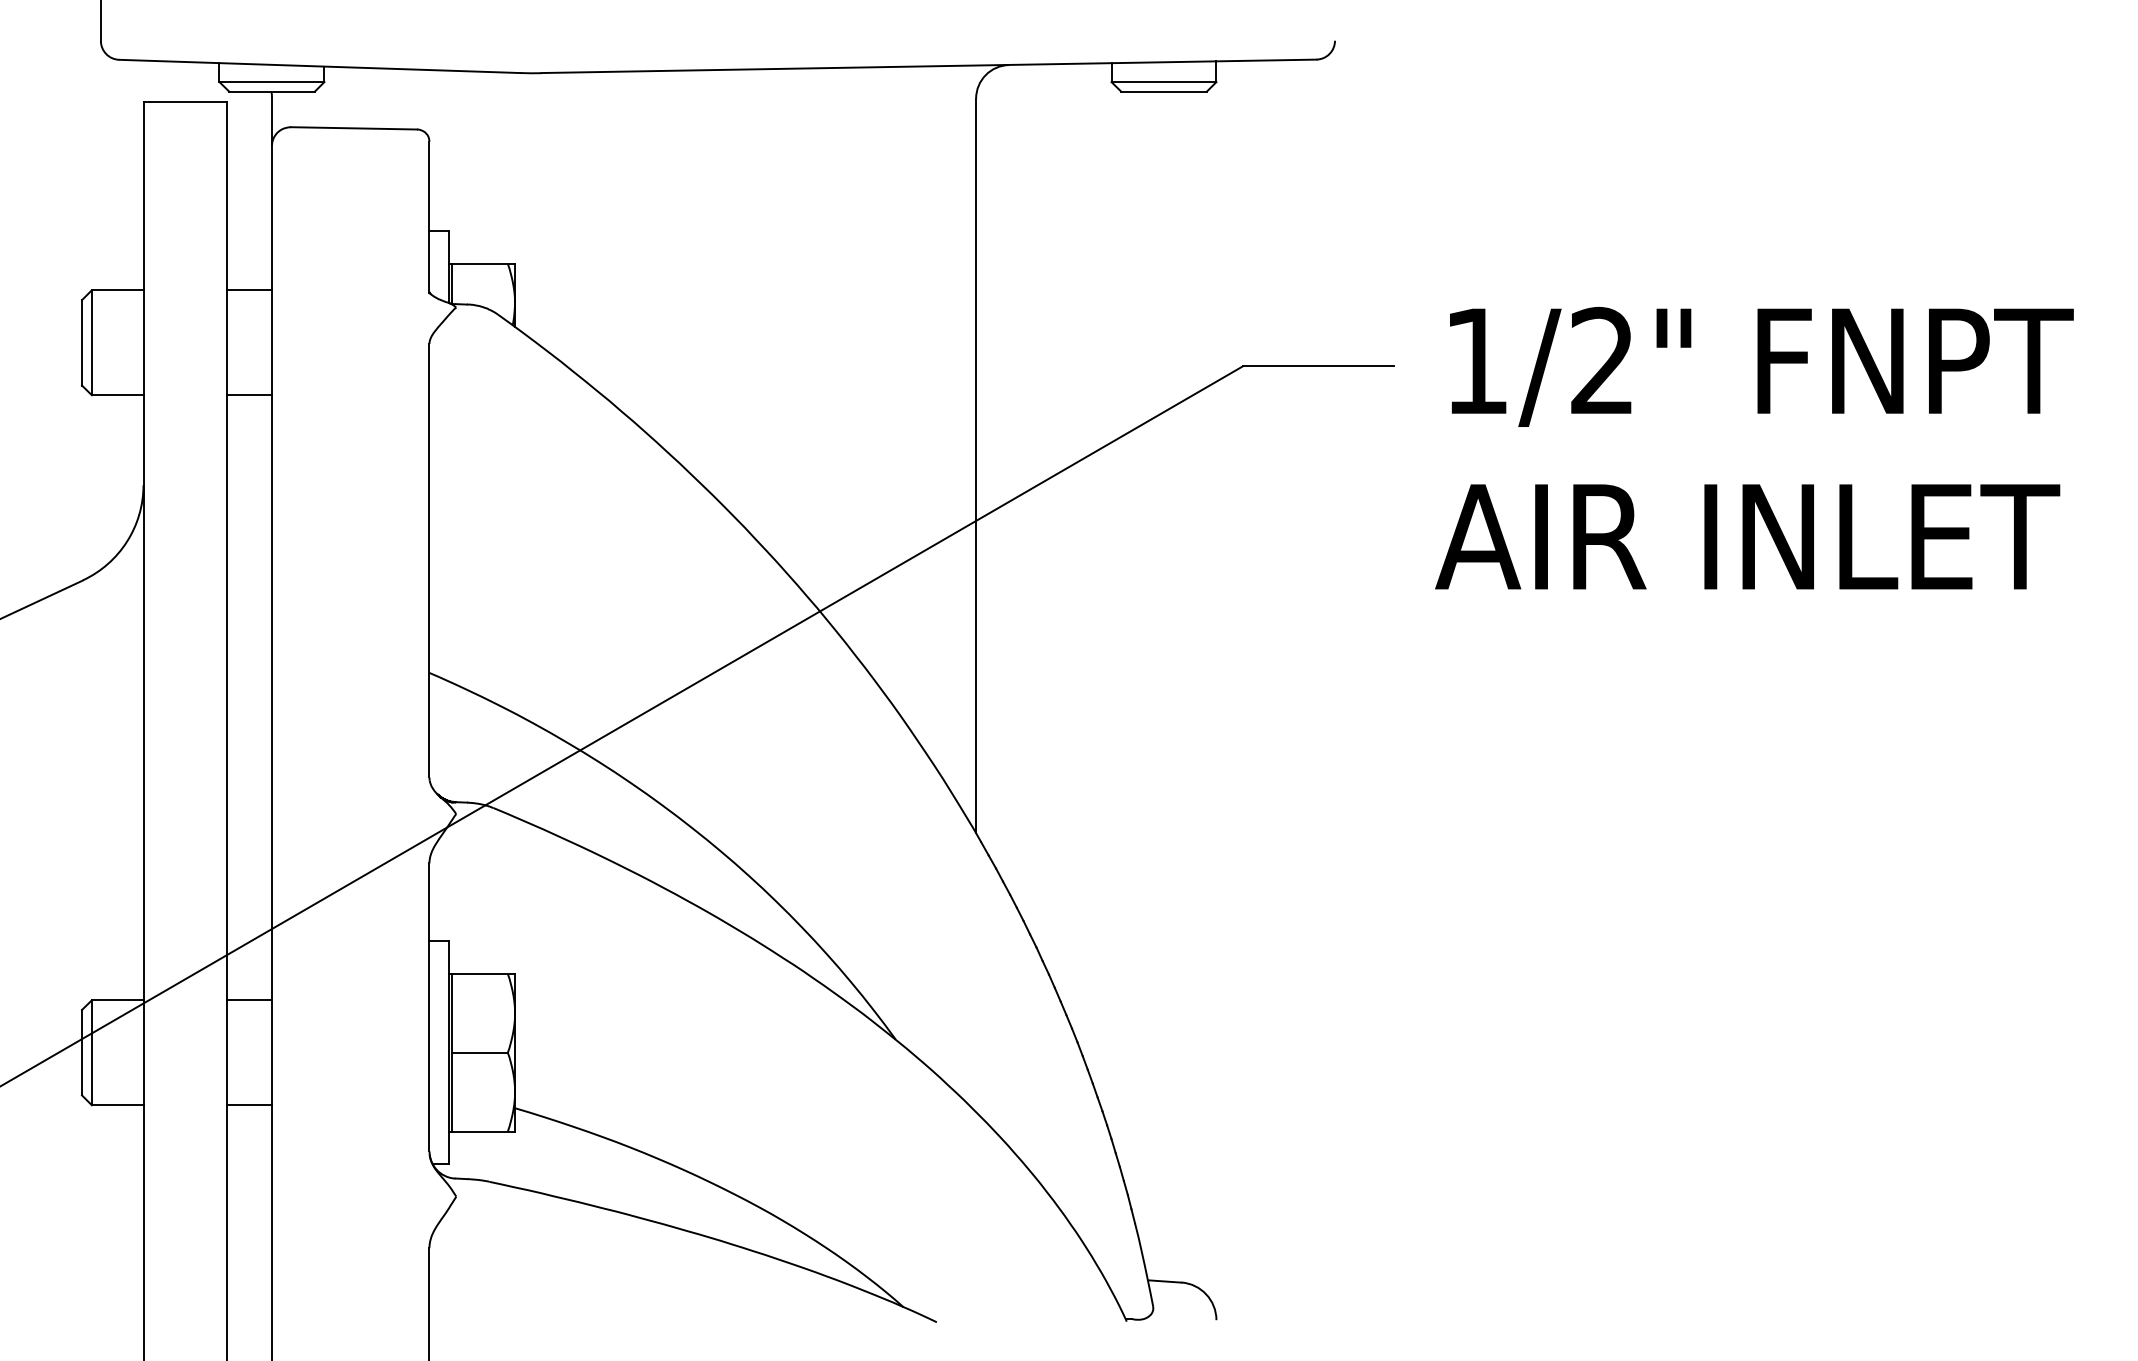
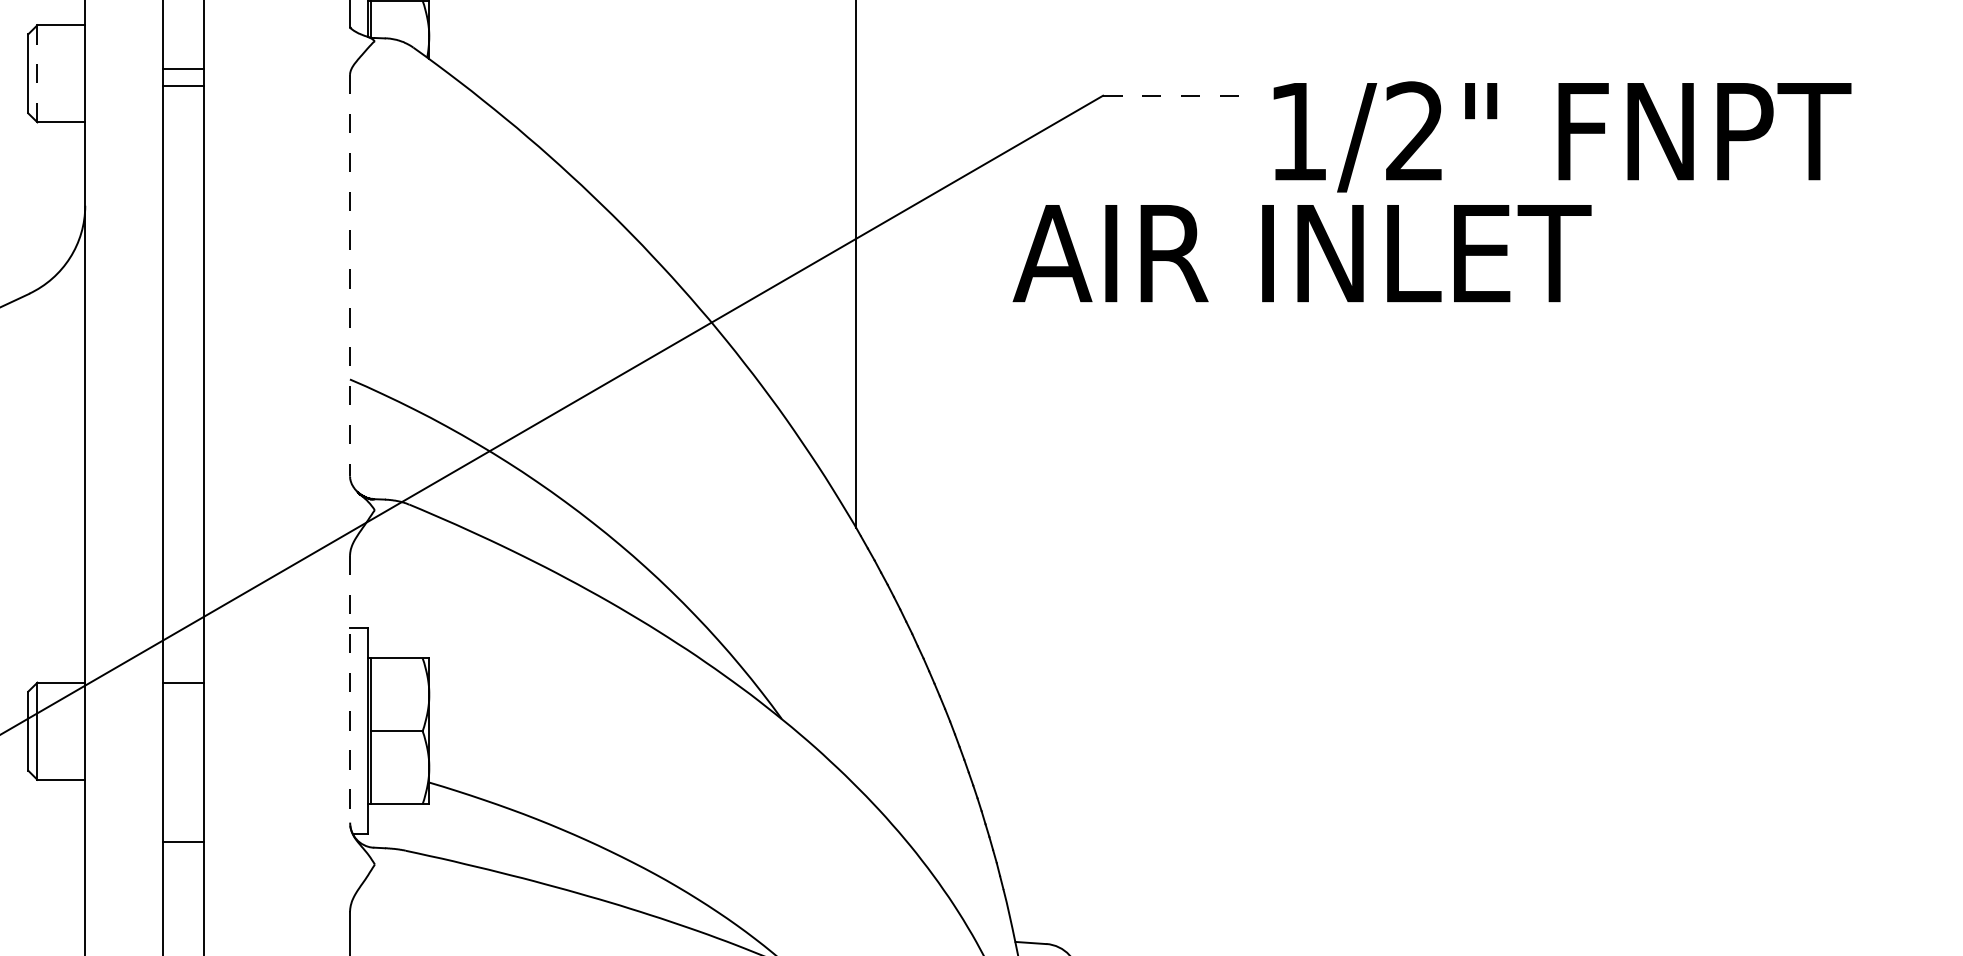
line: (249, 290) -> (183, 86), moved
line: (91, 342) -> (37, 73), solid -> dashed
line: (1318, 366) -> (1173, 95), solid -> dashed
text: (1761, 366) -> (1562, 136), moved
line: (249, 395) -> (183, 68), moved
text: (1747, 536) -> (1302, 253), moved
line: (429, 560) -> (350, 275), solid -> dashed
line: (429, 1007) -> (350, 689), solid -> dashed
line: (249, 1105) -> (183, 842), moved

